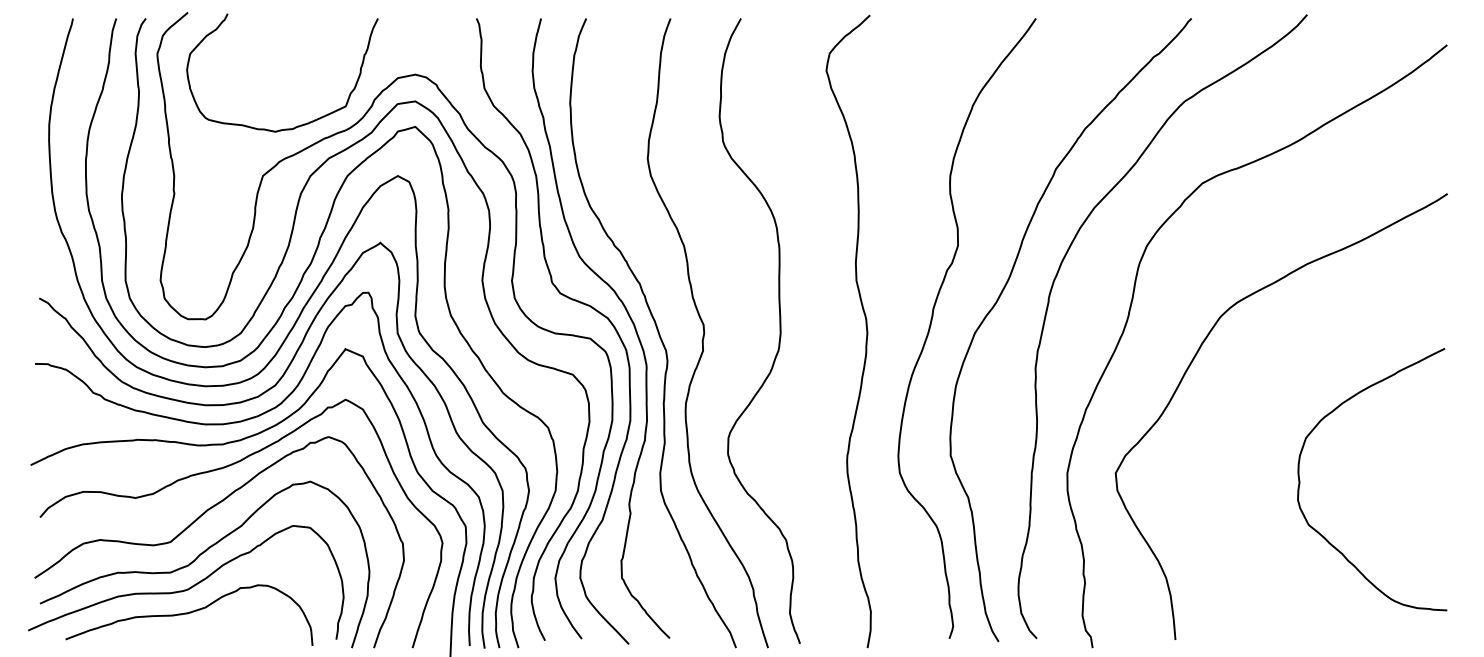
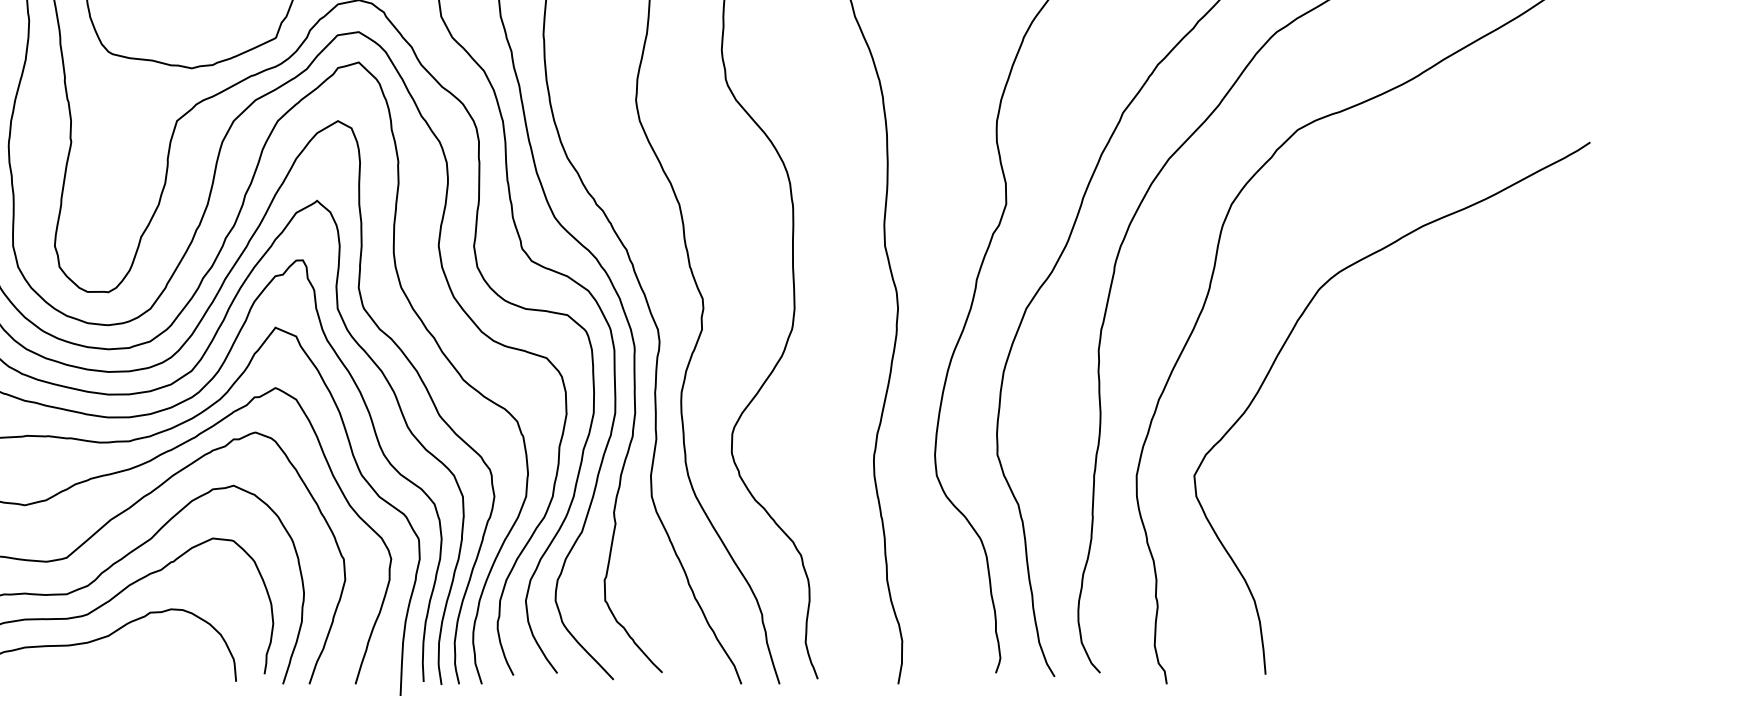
curve: (1300, 480) -> (1414, 484), removed

